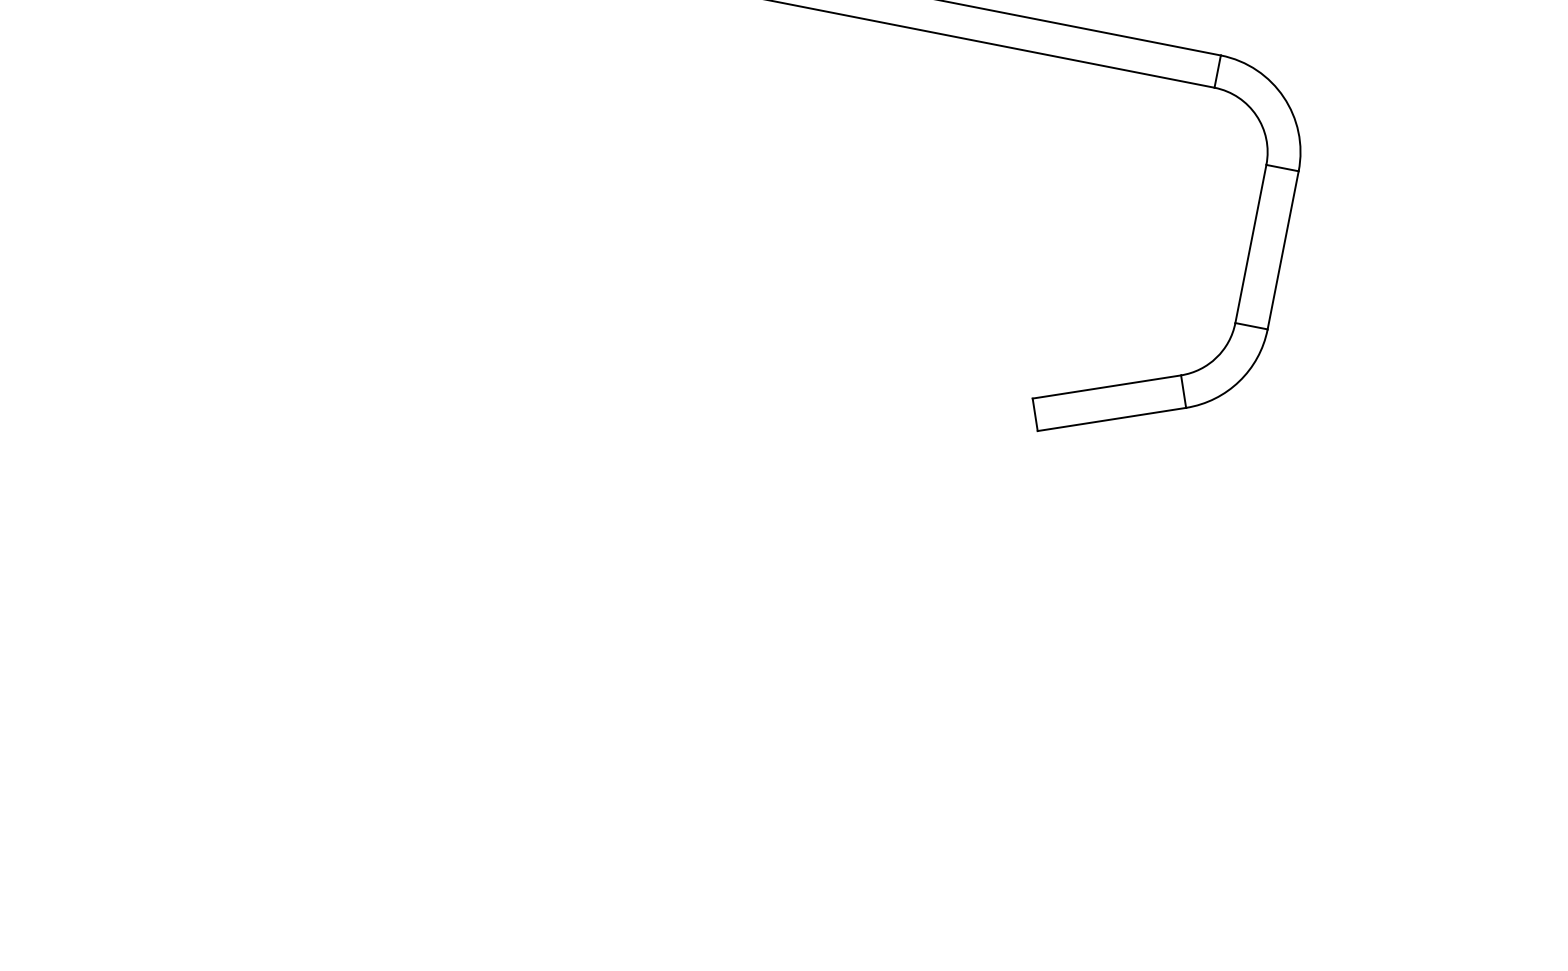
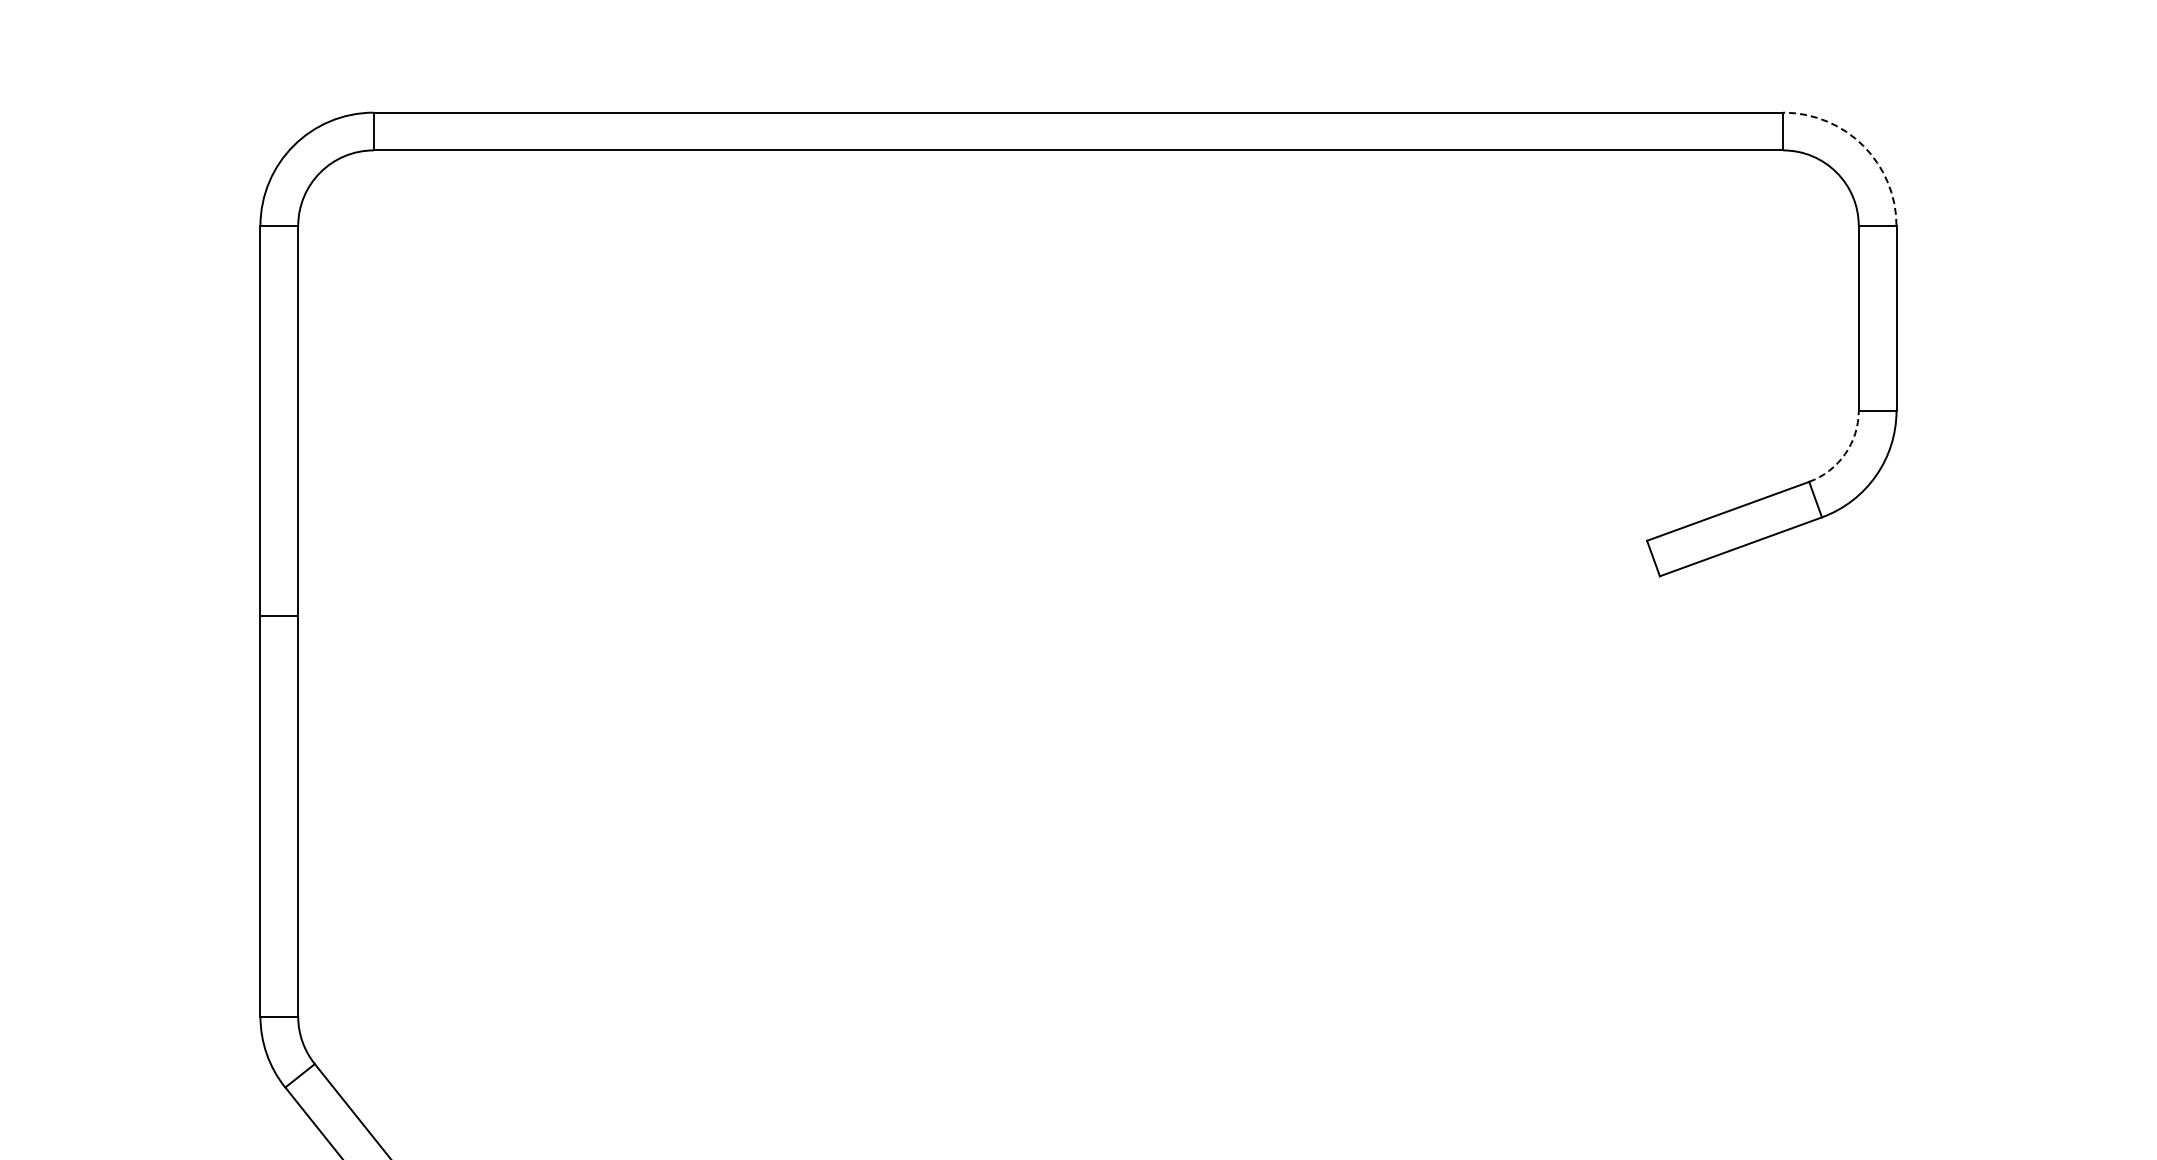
arc: (1283, 96) -> (1863, 145), solid -> dashed
arc: (1216, 358) -> (1845, 454), solid -> dashed

